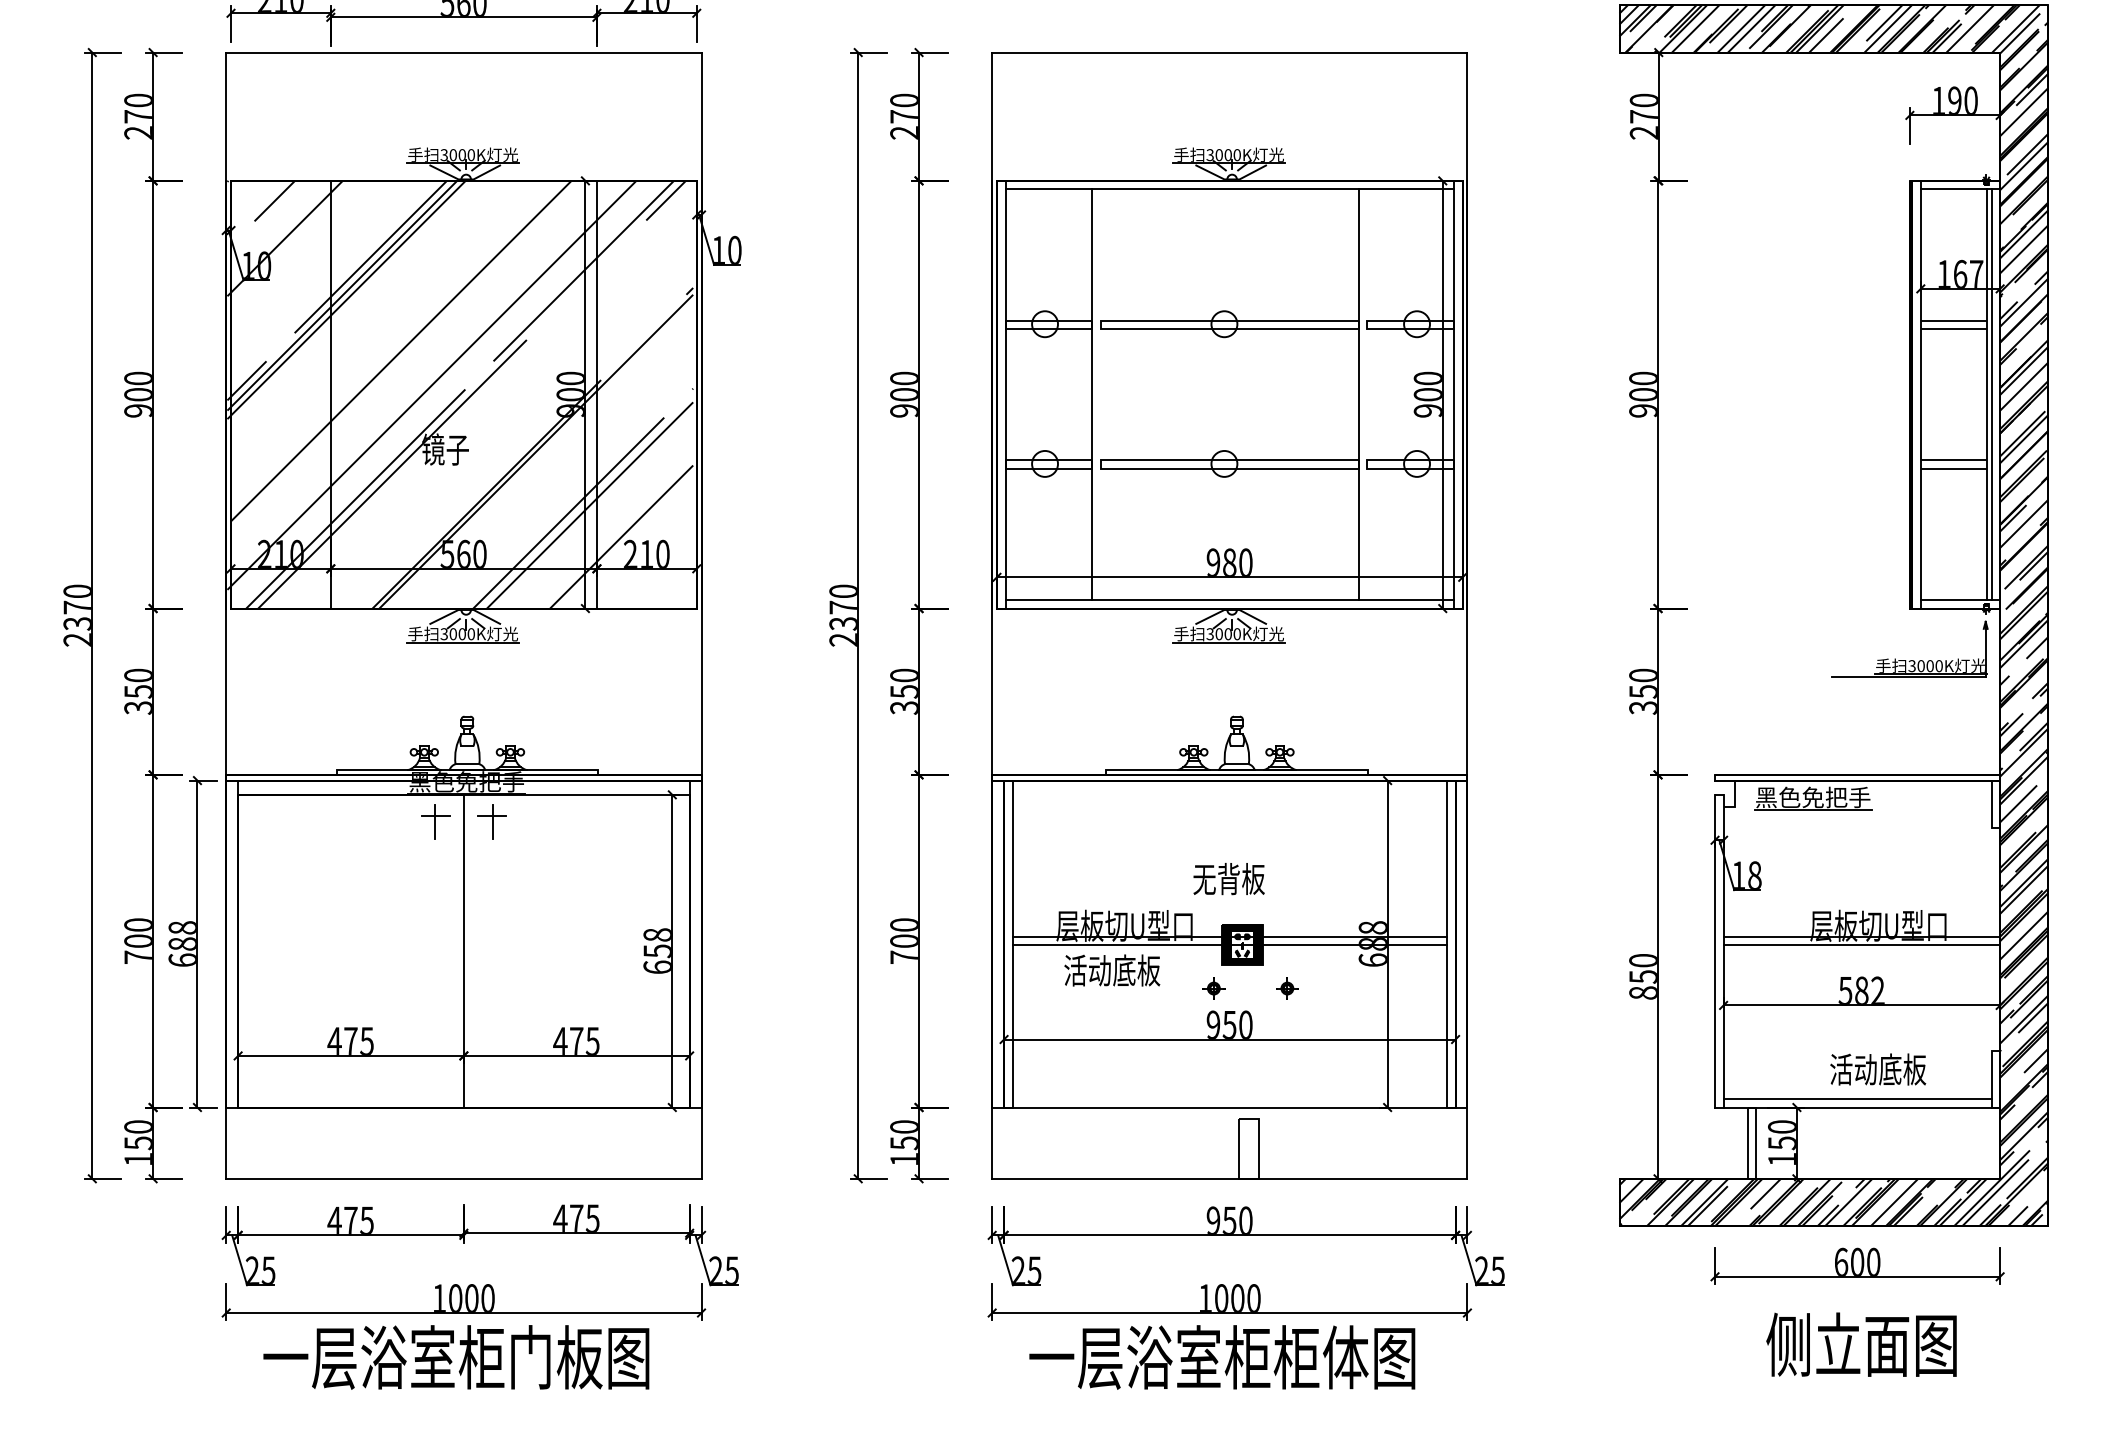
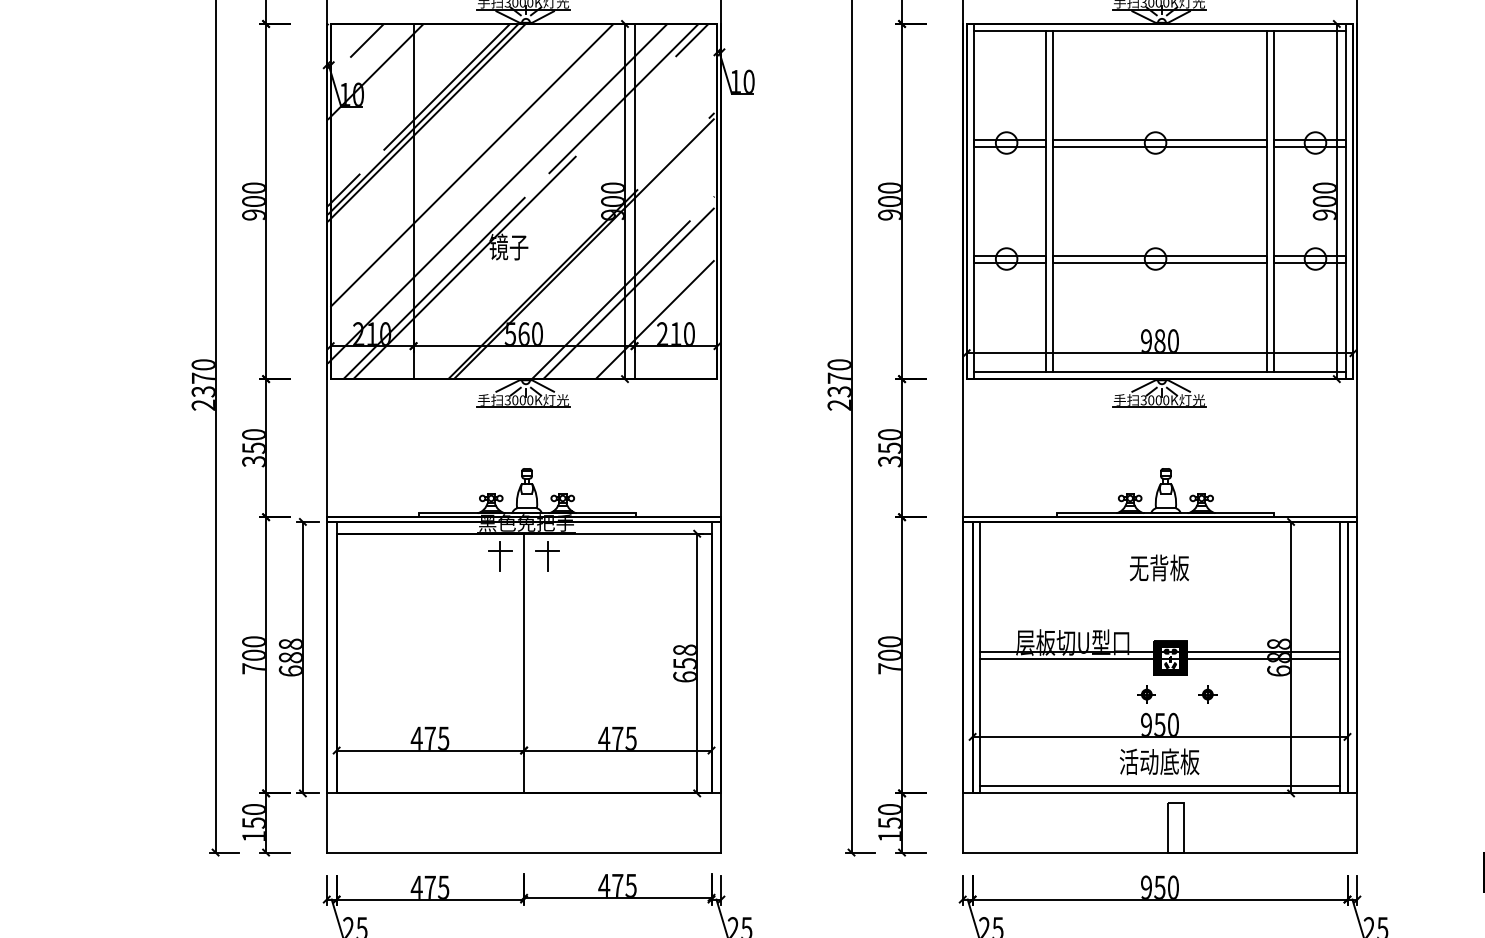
line: (1101, 394) -> (1053, 201), added
line: (1367, 394) -> (1274, 201), added
text: (1228, 879) -> (1158, 568), moved
text: (1112, 970) -> (1159, 761), moved
line: (1229, 1098) -> (1159, 785), added

